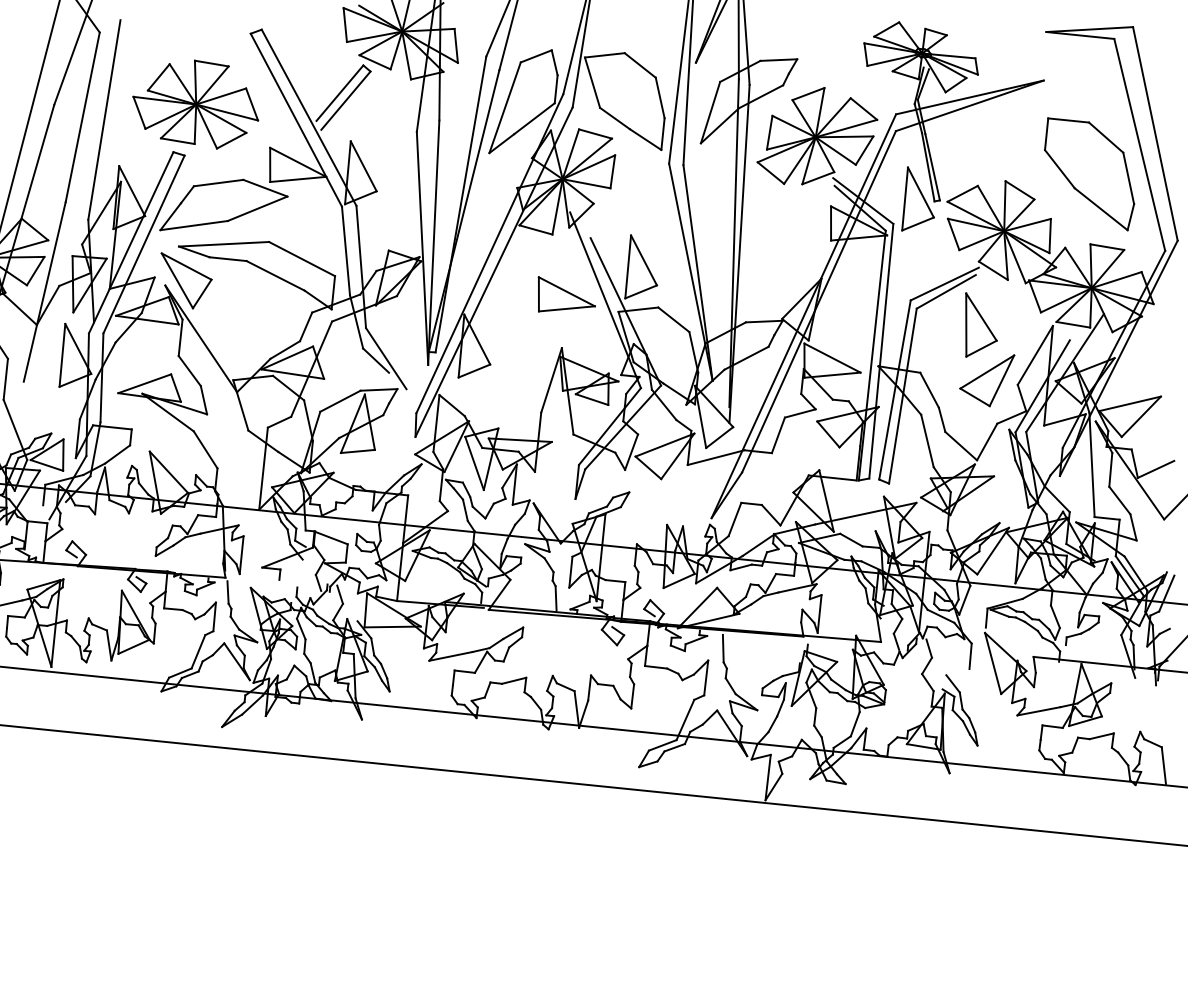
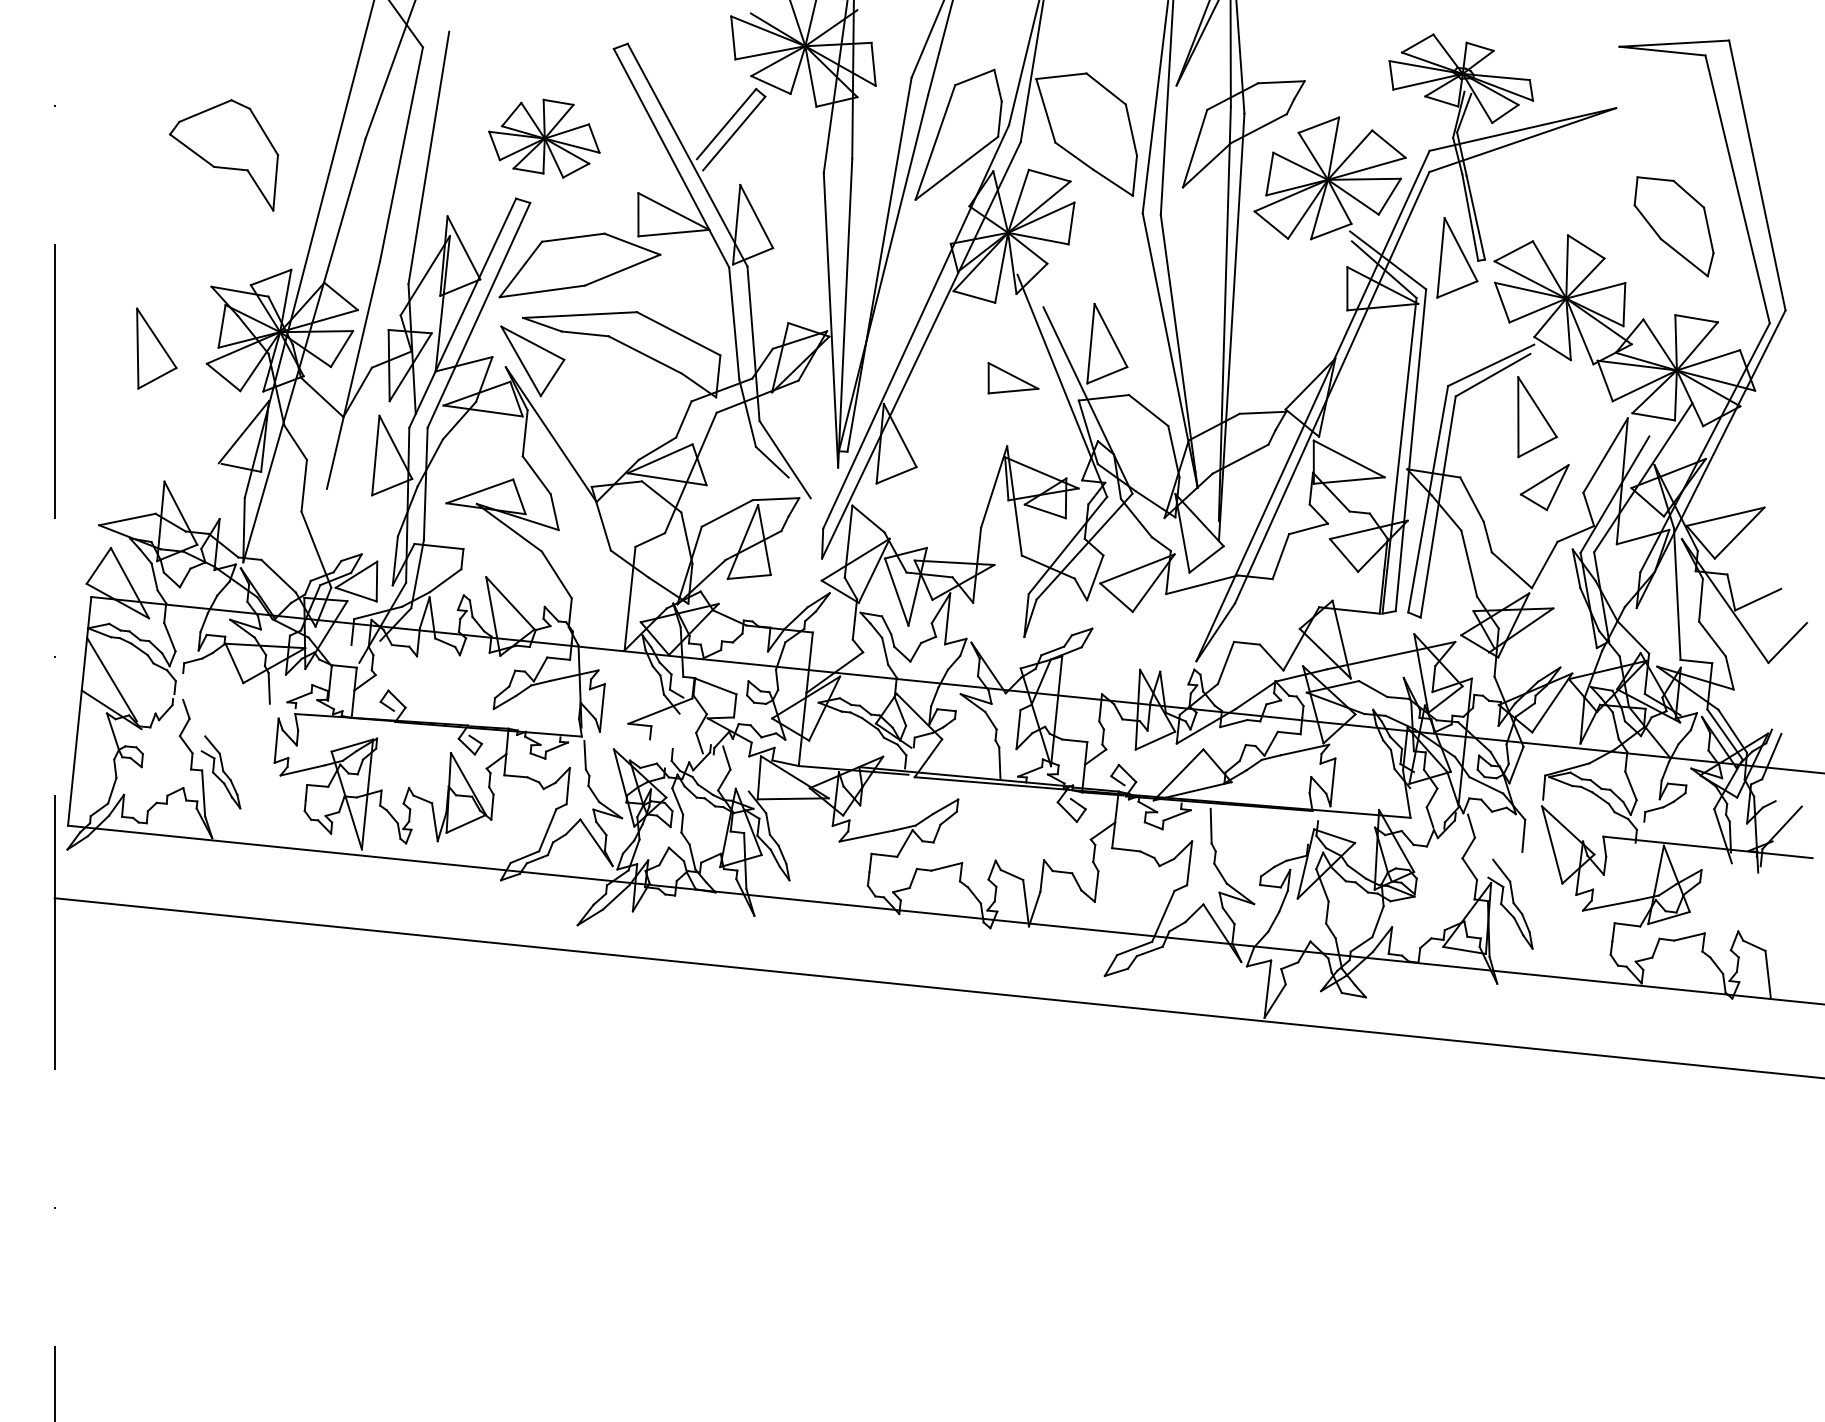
part: (195, 104) -> (544, 138), size x0.7
part: (1089, 174) -> (1673, 226), size x0.7
part: (566, 293) -> (1013, 377), size x0.7
part: (986, 380) -> (1544, 487), size x0.7

